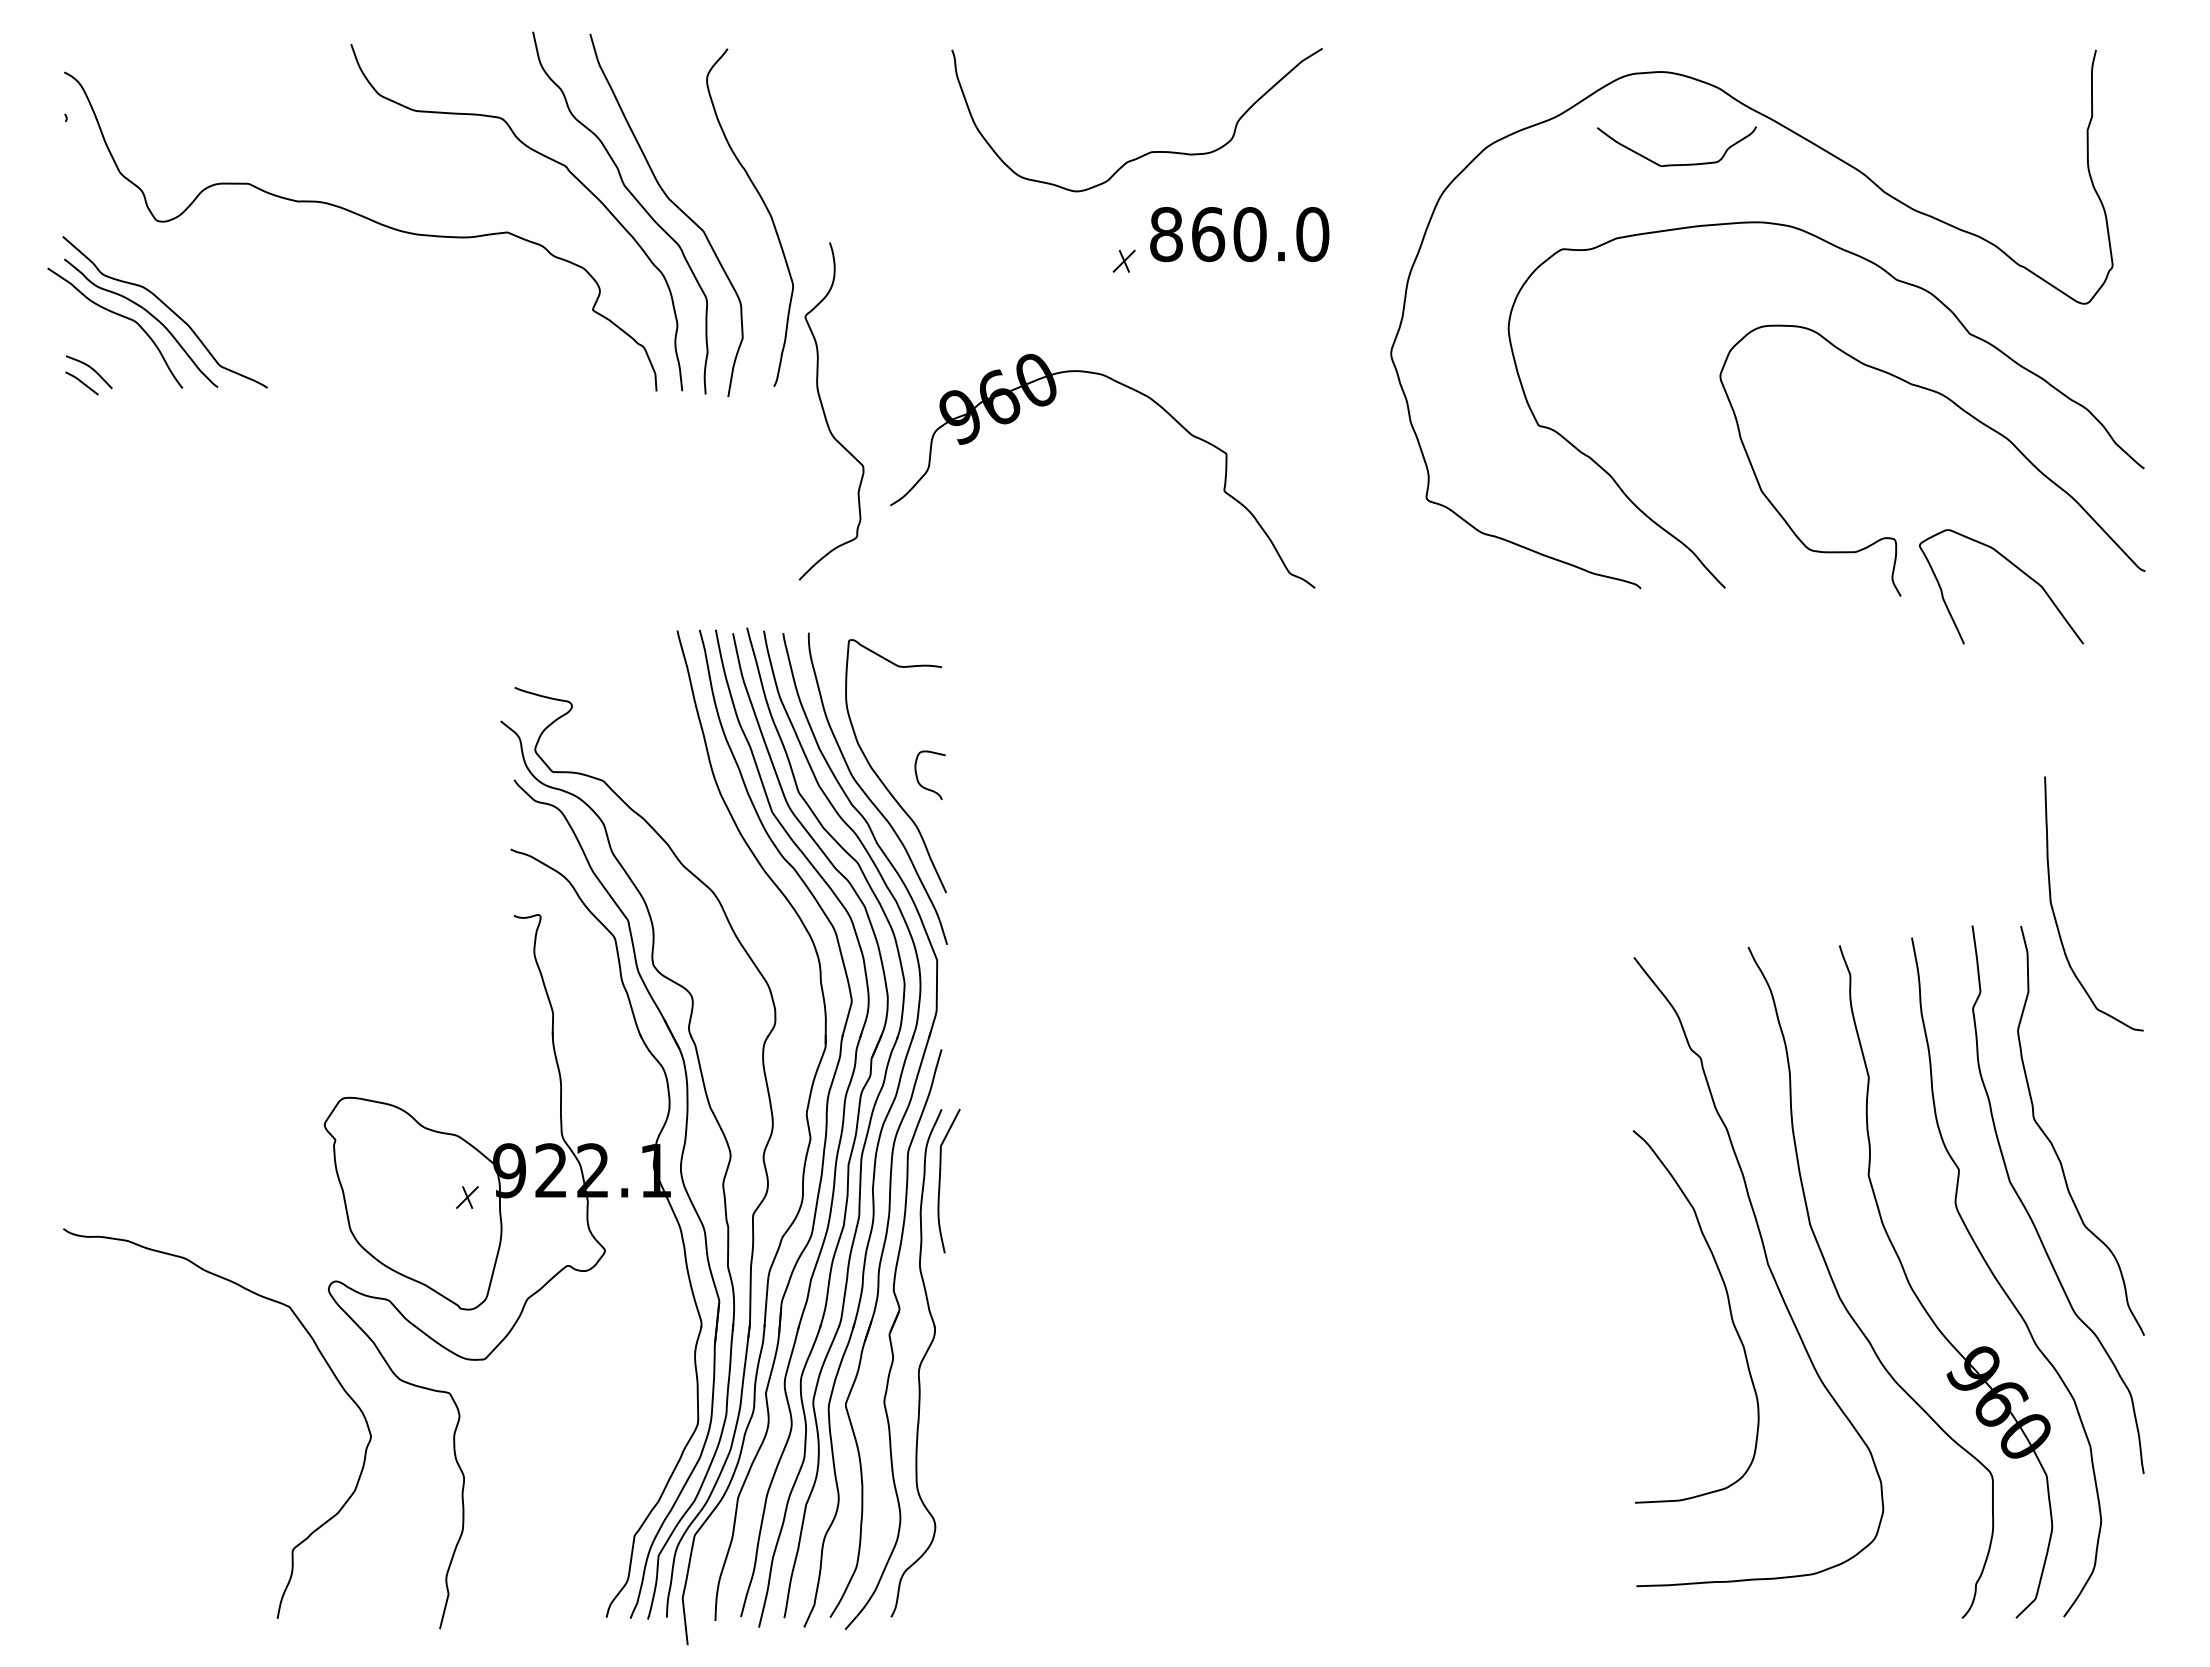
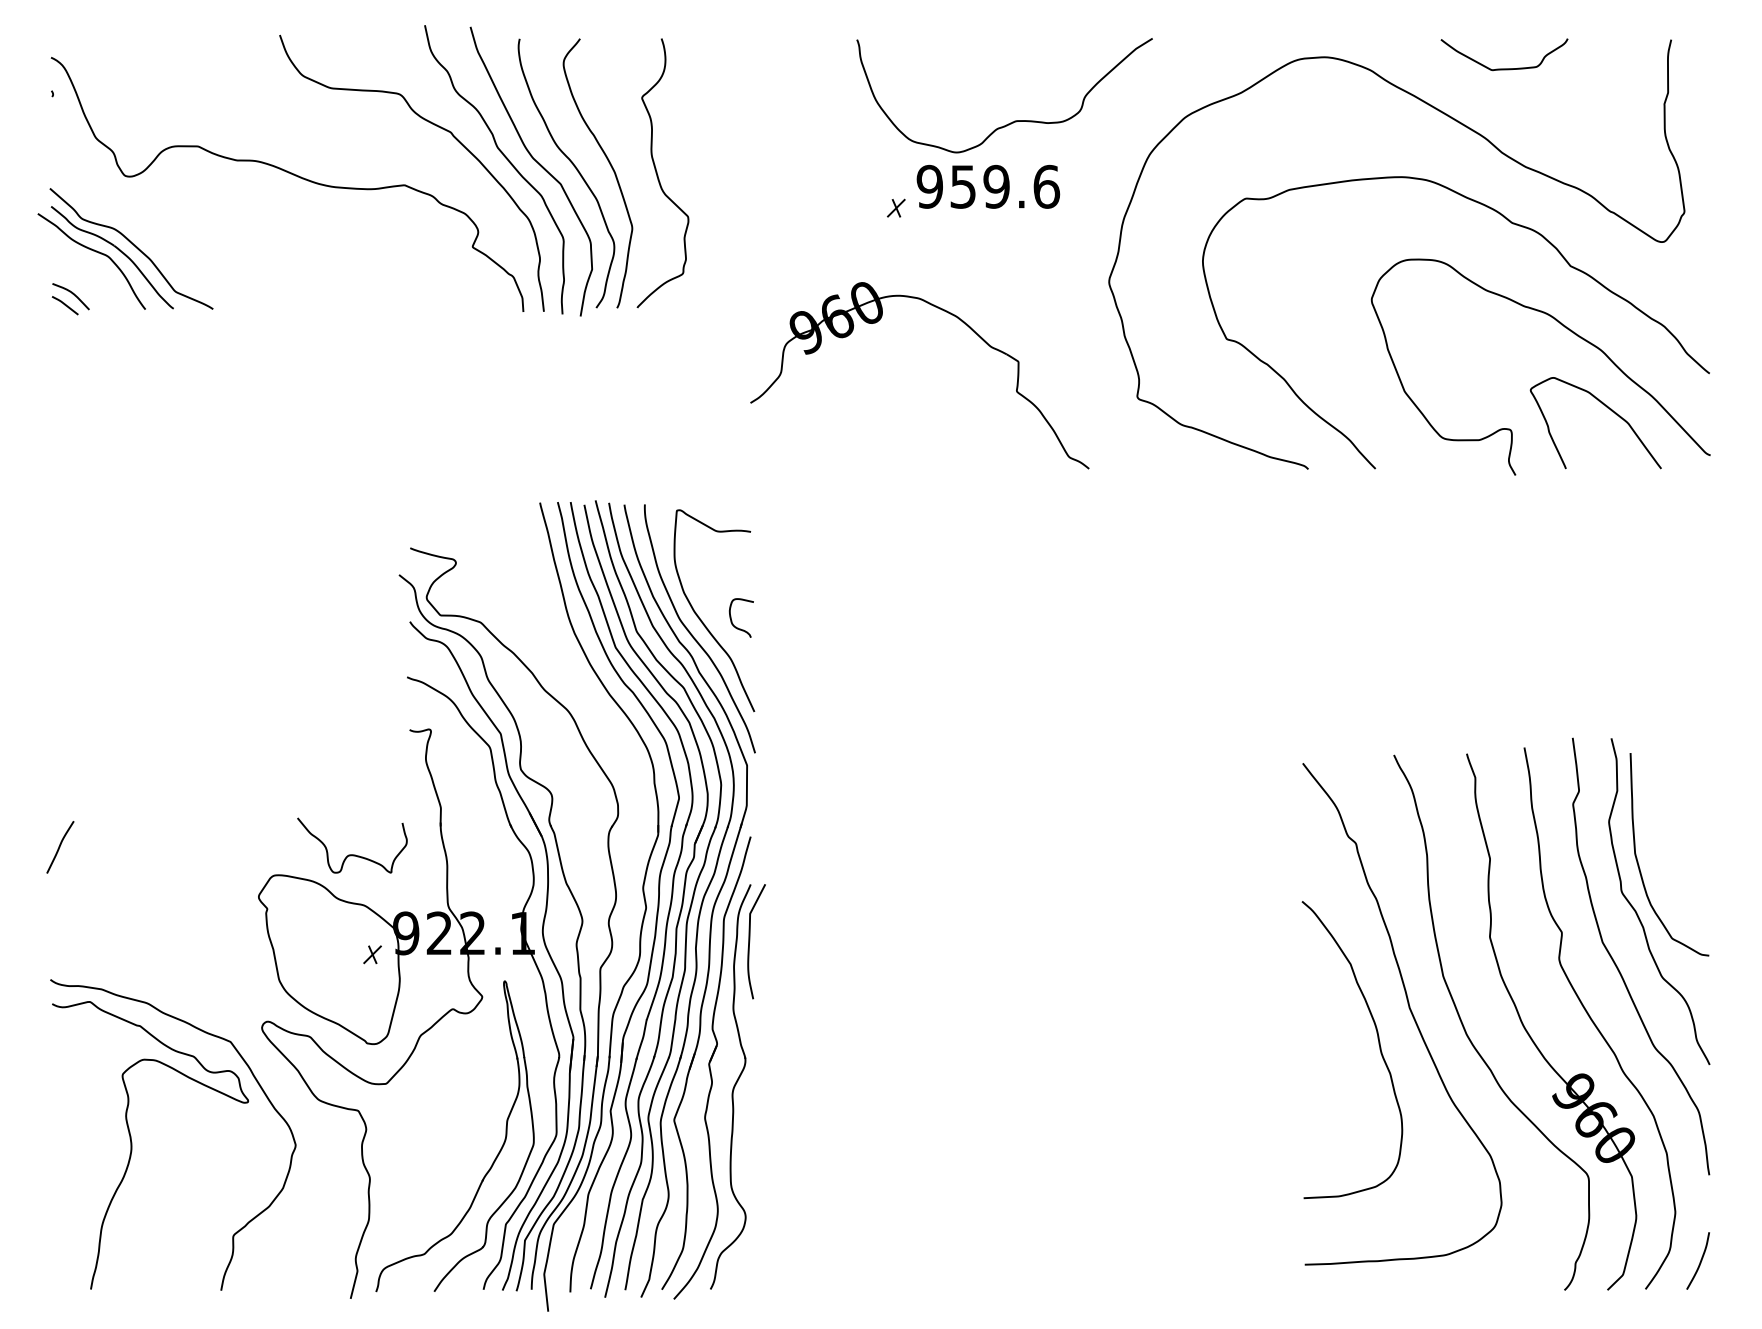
curve: (1147, 152) -> (1012, 121), moved
curve: (1676, 164) -> (1504, 68), moved
curve: (719, 208) -> (573, 166), added
text: (1239, 234) -> (988, 186), 860.0 -> 959.6
part: (1051, 403) -> (879, 321), moved
curve: (825, 413) -> (658, 174), moved
curve: (2016, 568) -> (1607, 408), moved
curve: (2054, 911) -> (1638, 860), moved
curve: (75, 1062) -> (60, 847), added
curve: (441, 1071) -> (351, 854), added
curve: (165, 1436) -> (131, 1145), added
part: (619, 1455) -> (493, 1160), added
curve: (2131, 1583) -> (1699, 1262), added

